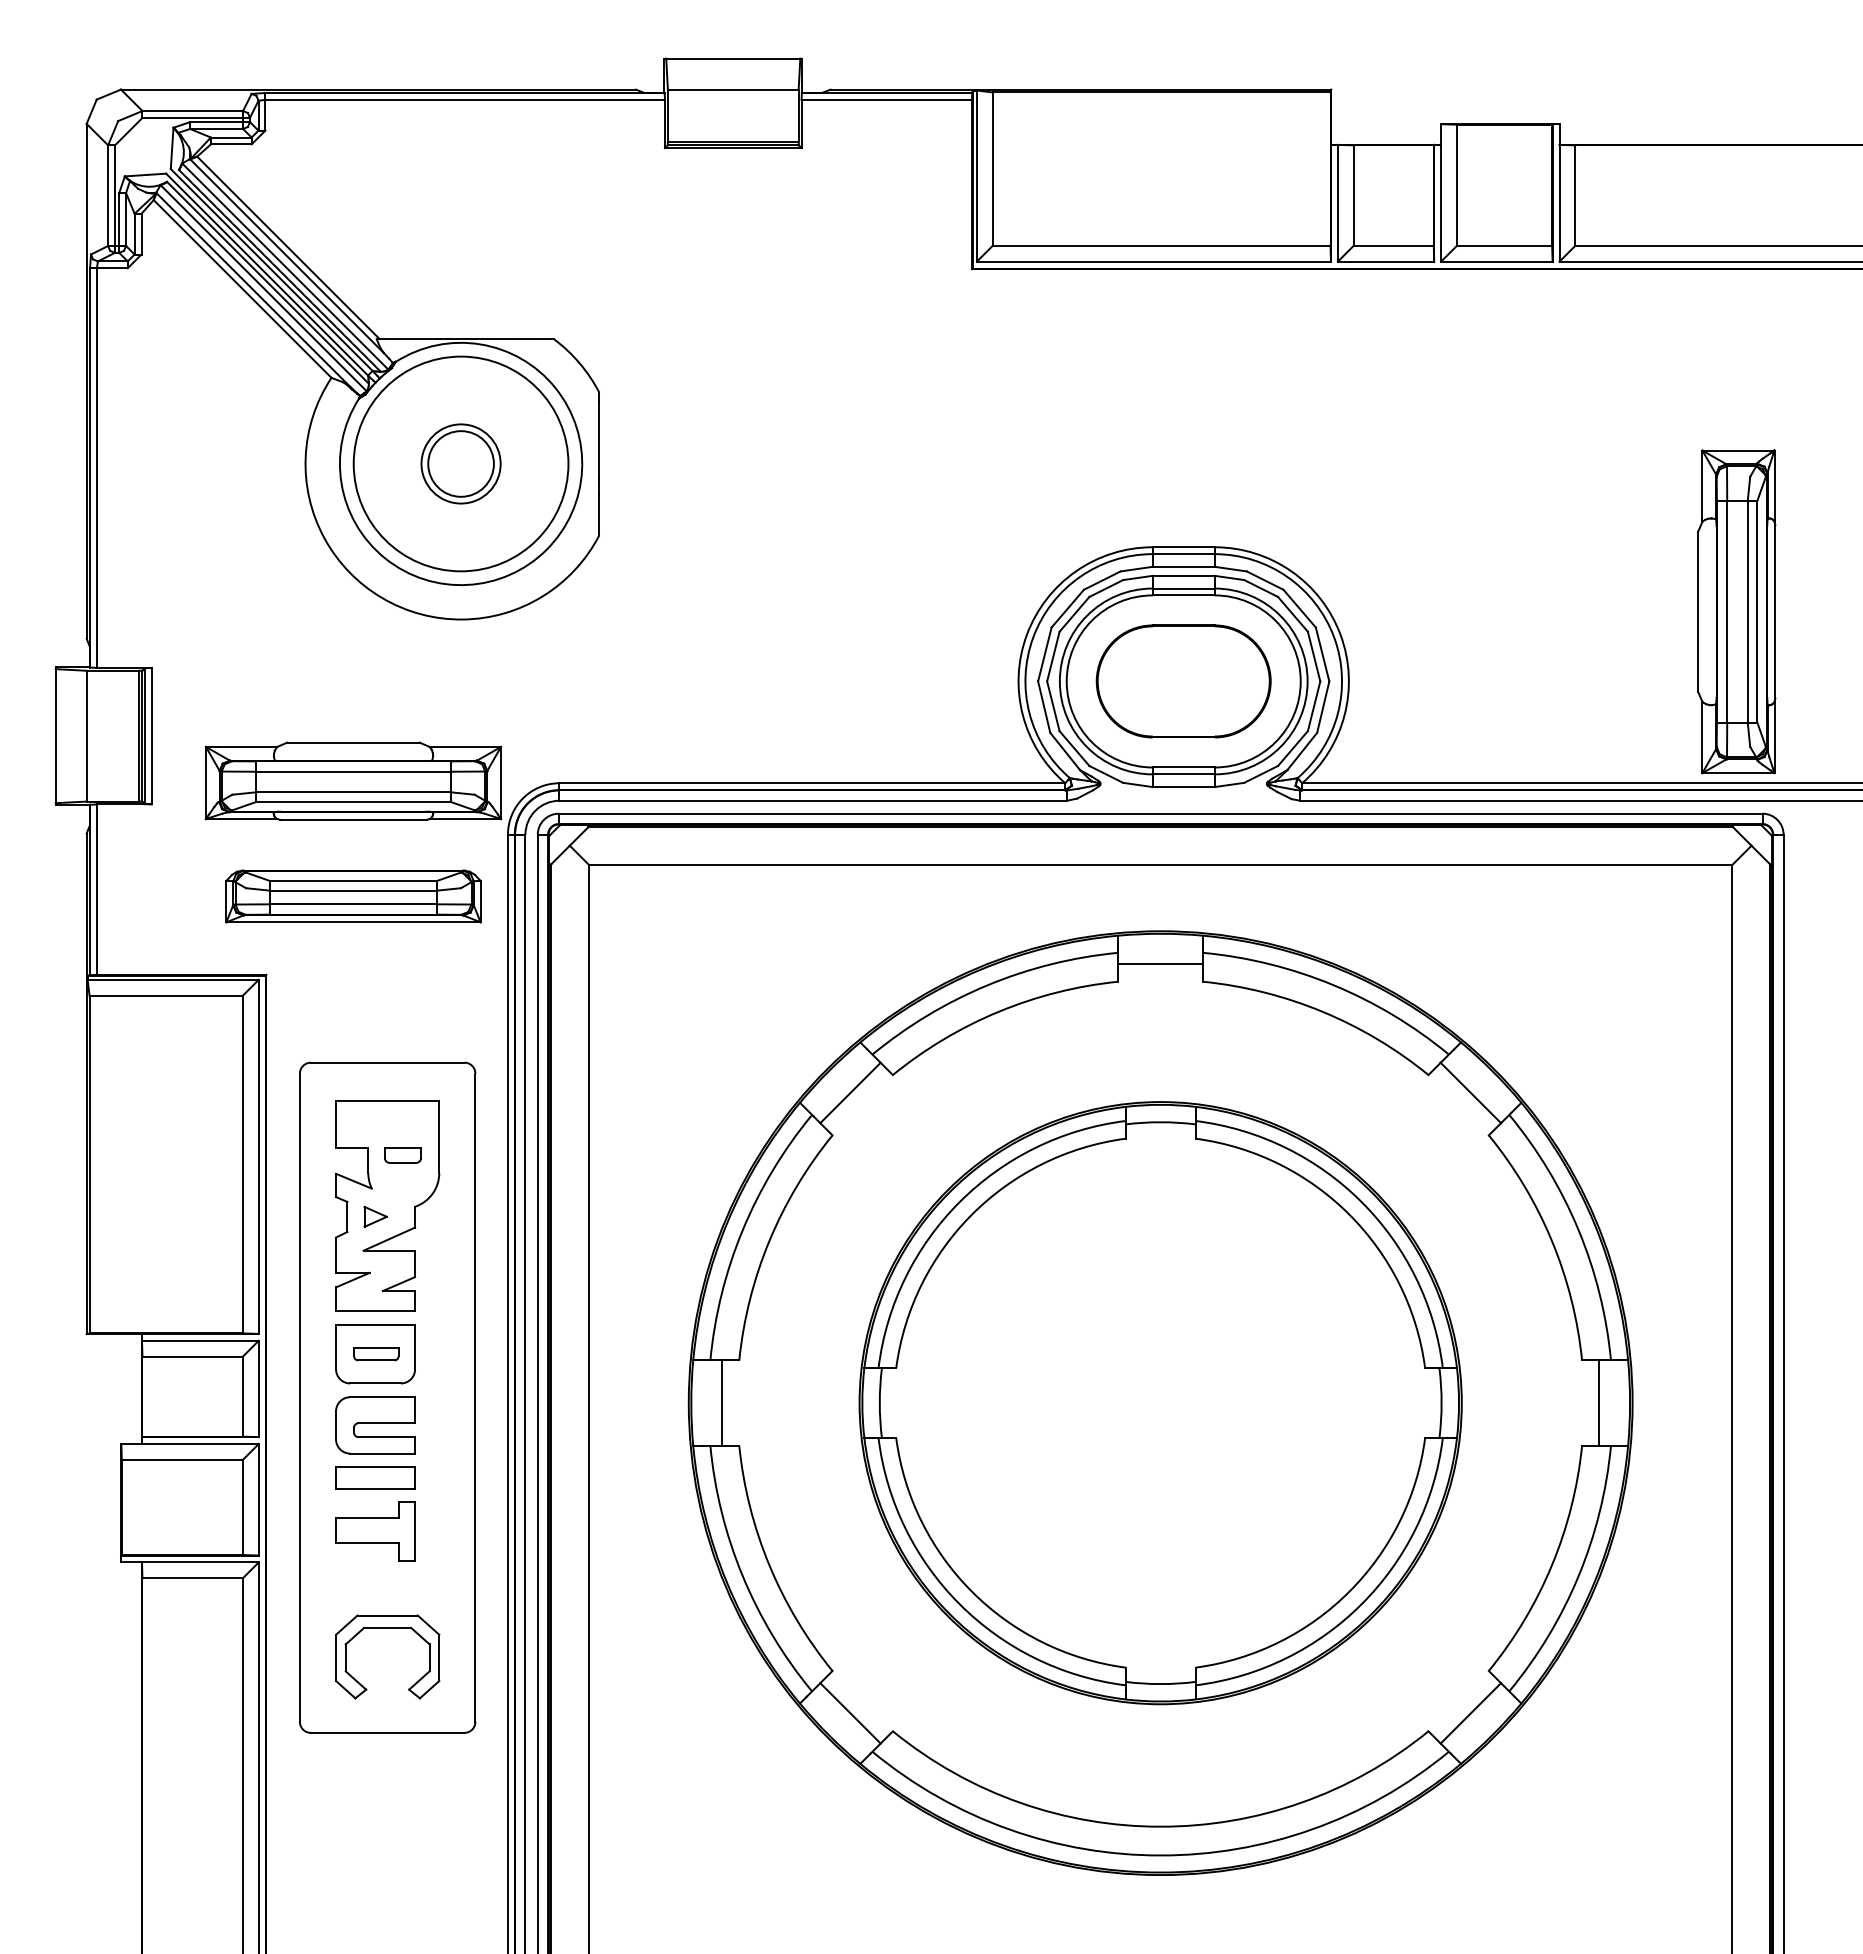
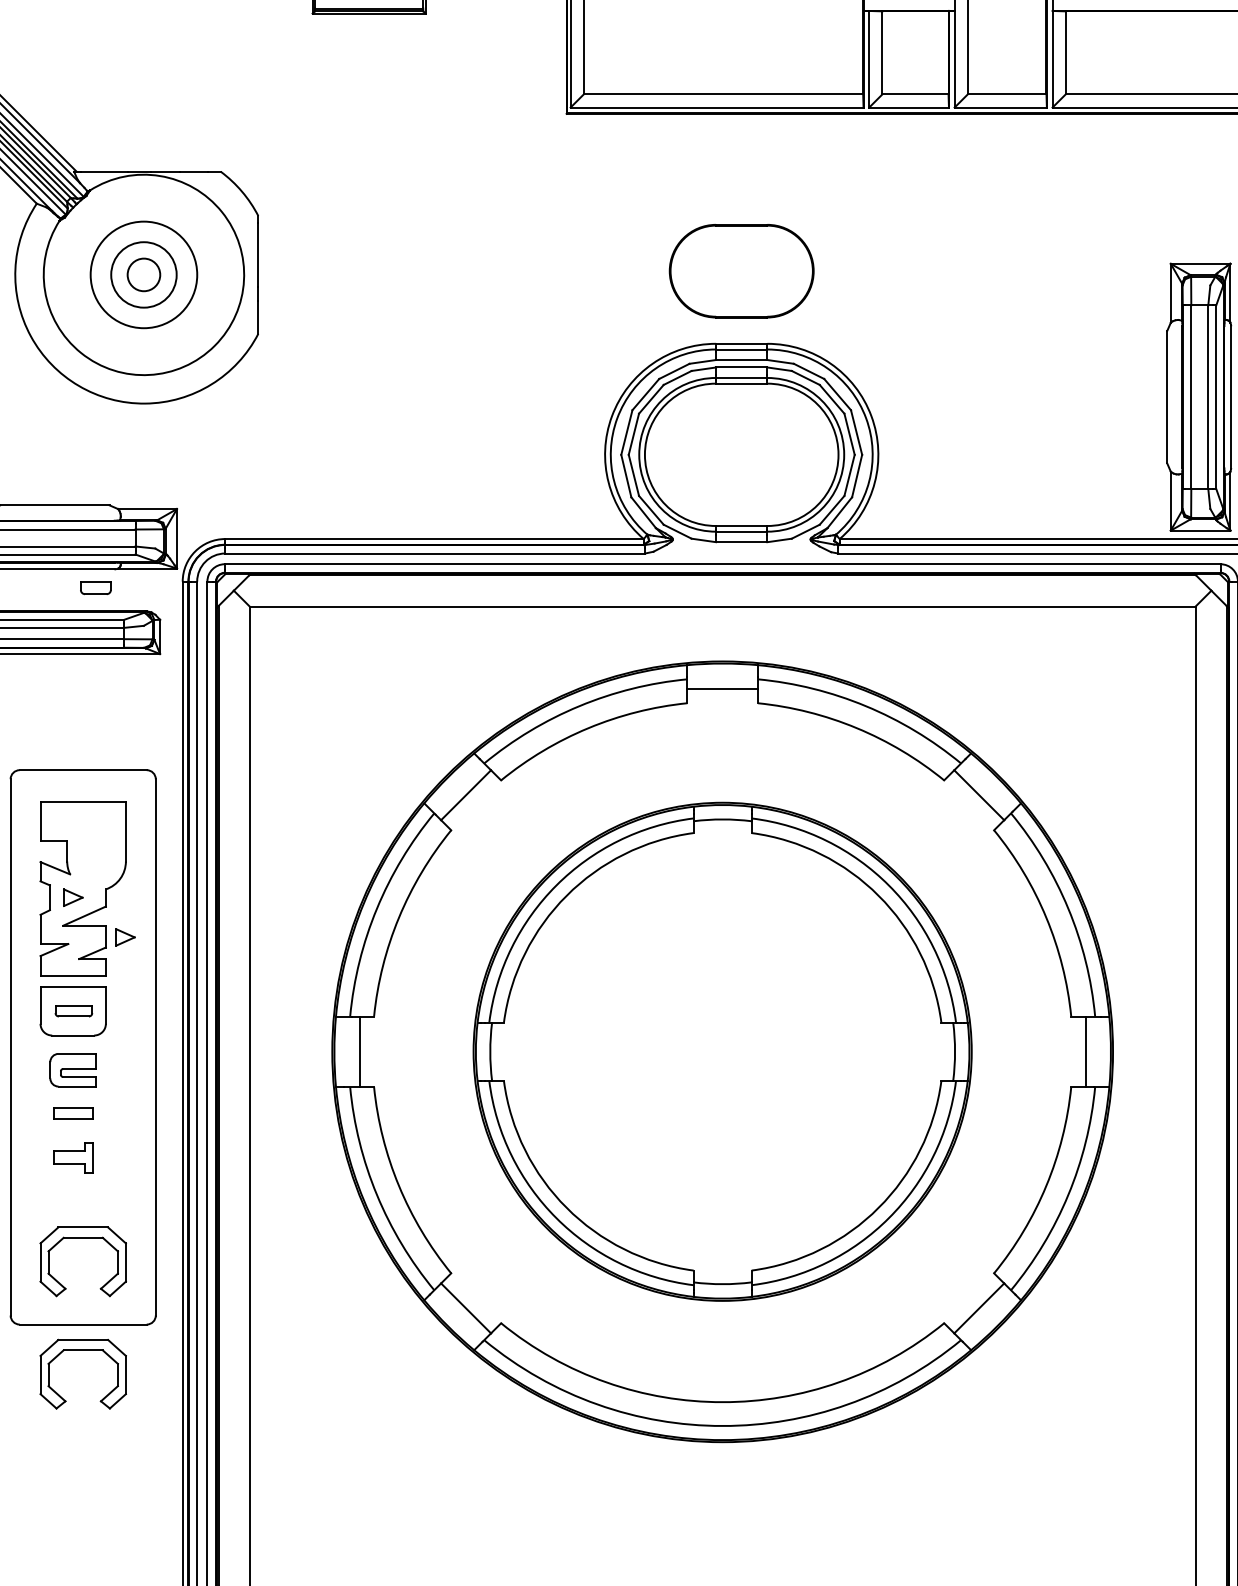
circle: (460, 463) -> (143, 274), size x0.6
circle: (460, 463) -> (143, 274), size x0.6
part: (1183, 681) -> (741, 271), moved
part: (402, 1155) -> (95, 588), moved
part: (438, 1264) -> (125, 937), added
part: (375, 1425) -> (73, 1070), size x0.7
part: (375, 1477) -> (73, 1113), size x0.6
part: (375, 1531) -> (73, 1157), size x0.6
part: (387, 1764) -> (83, 1350), added

